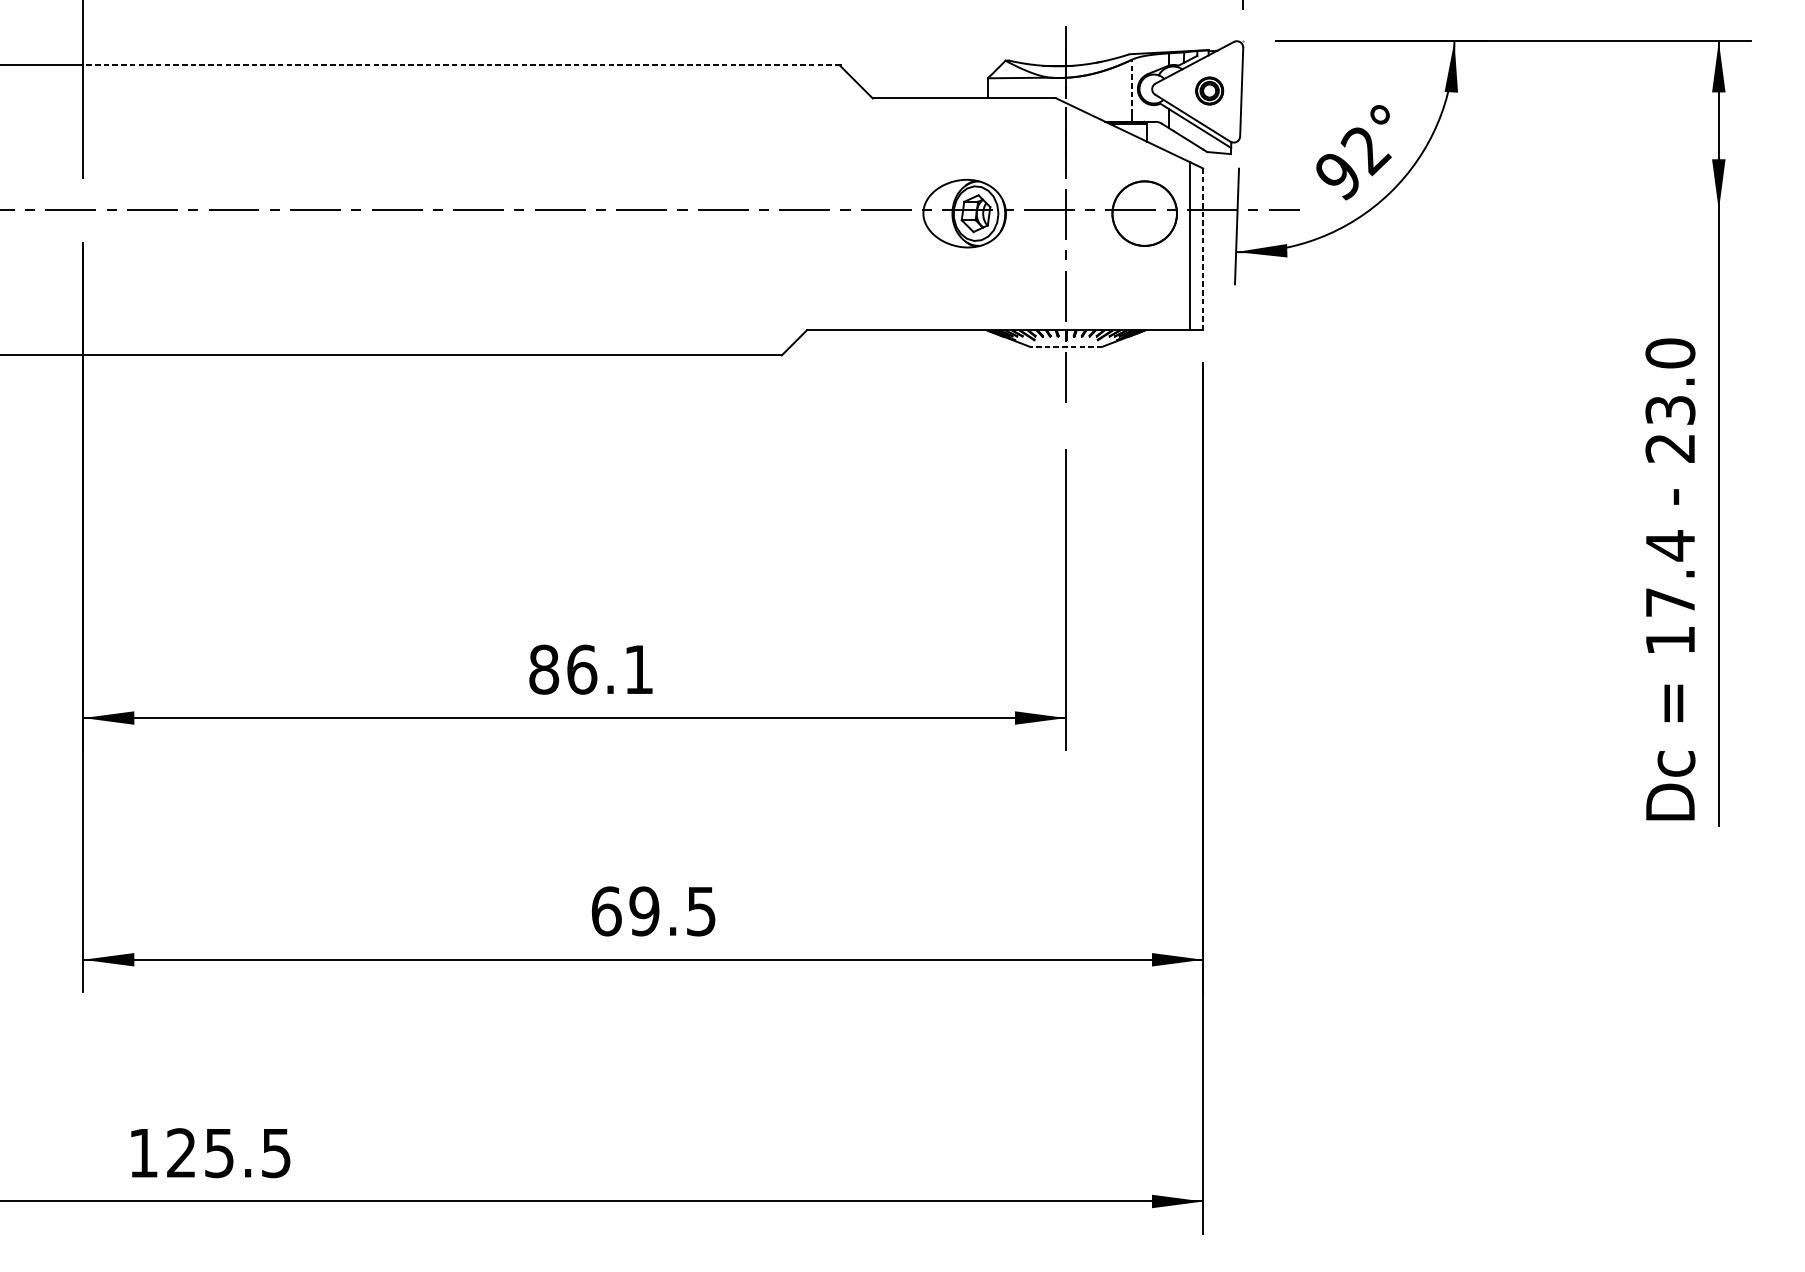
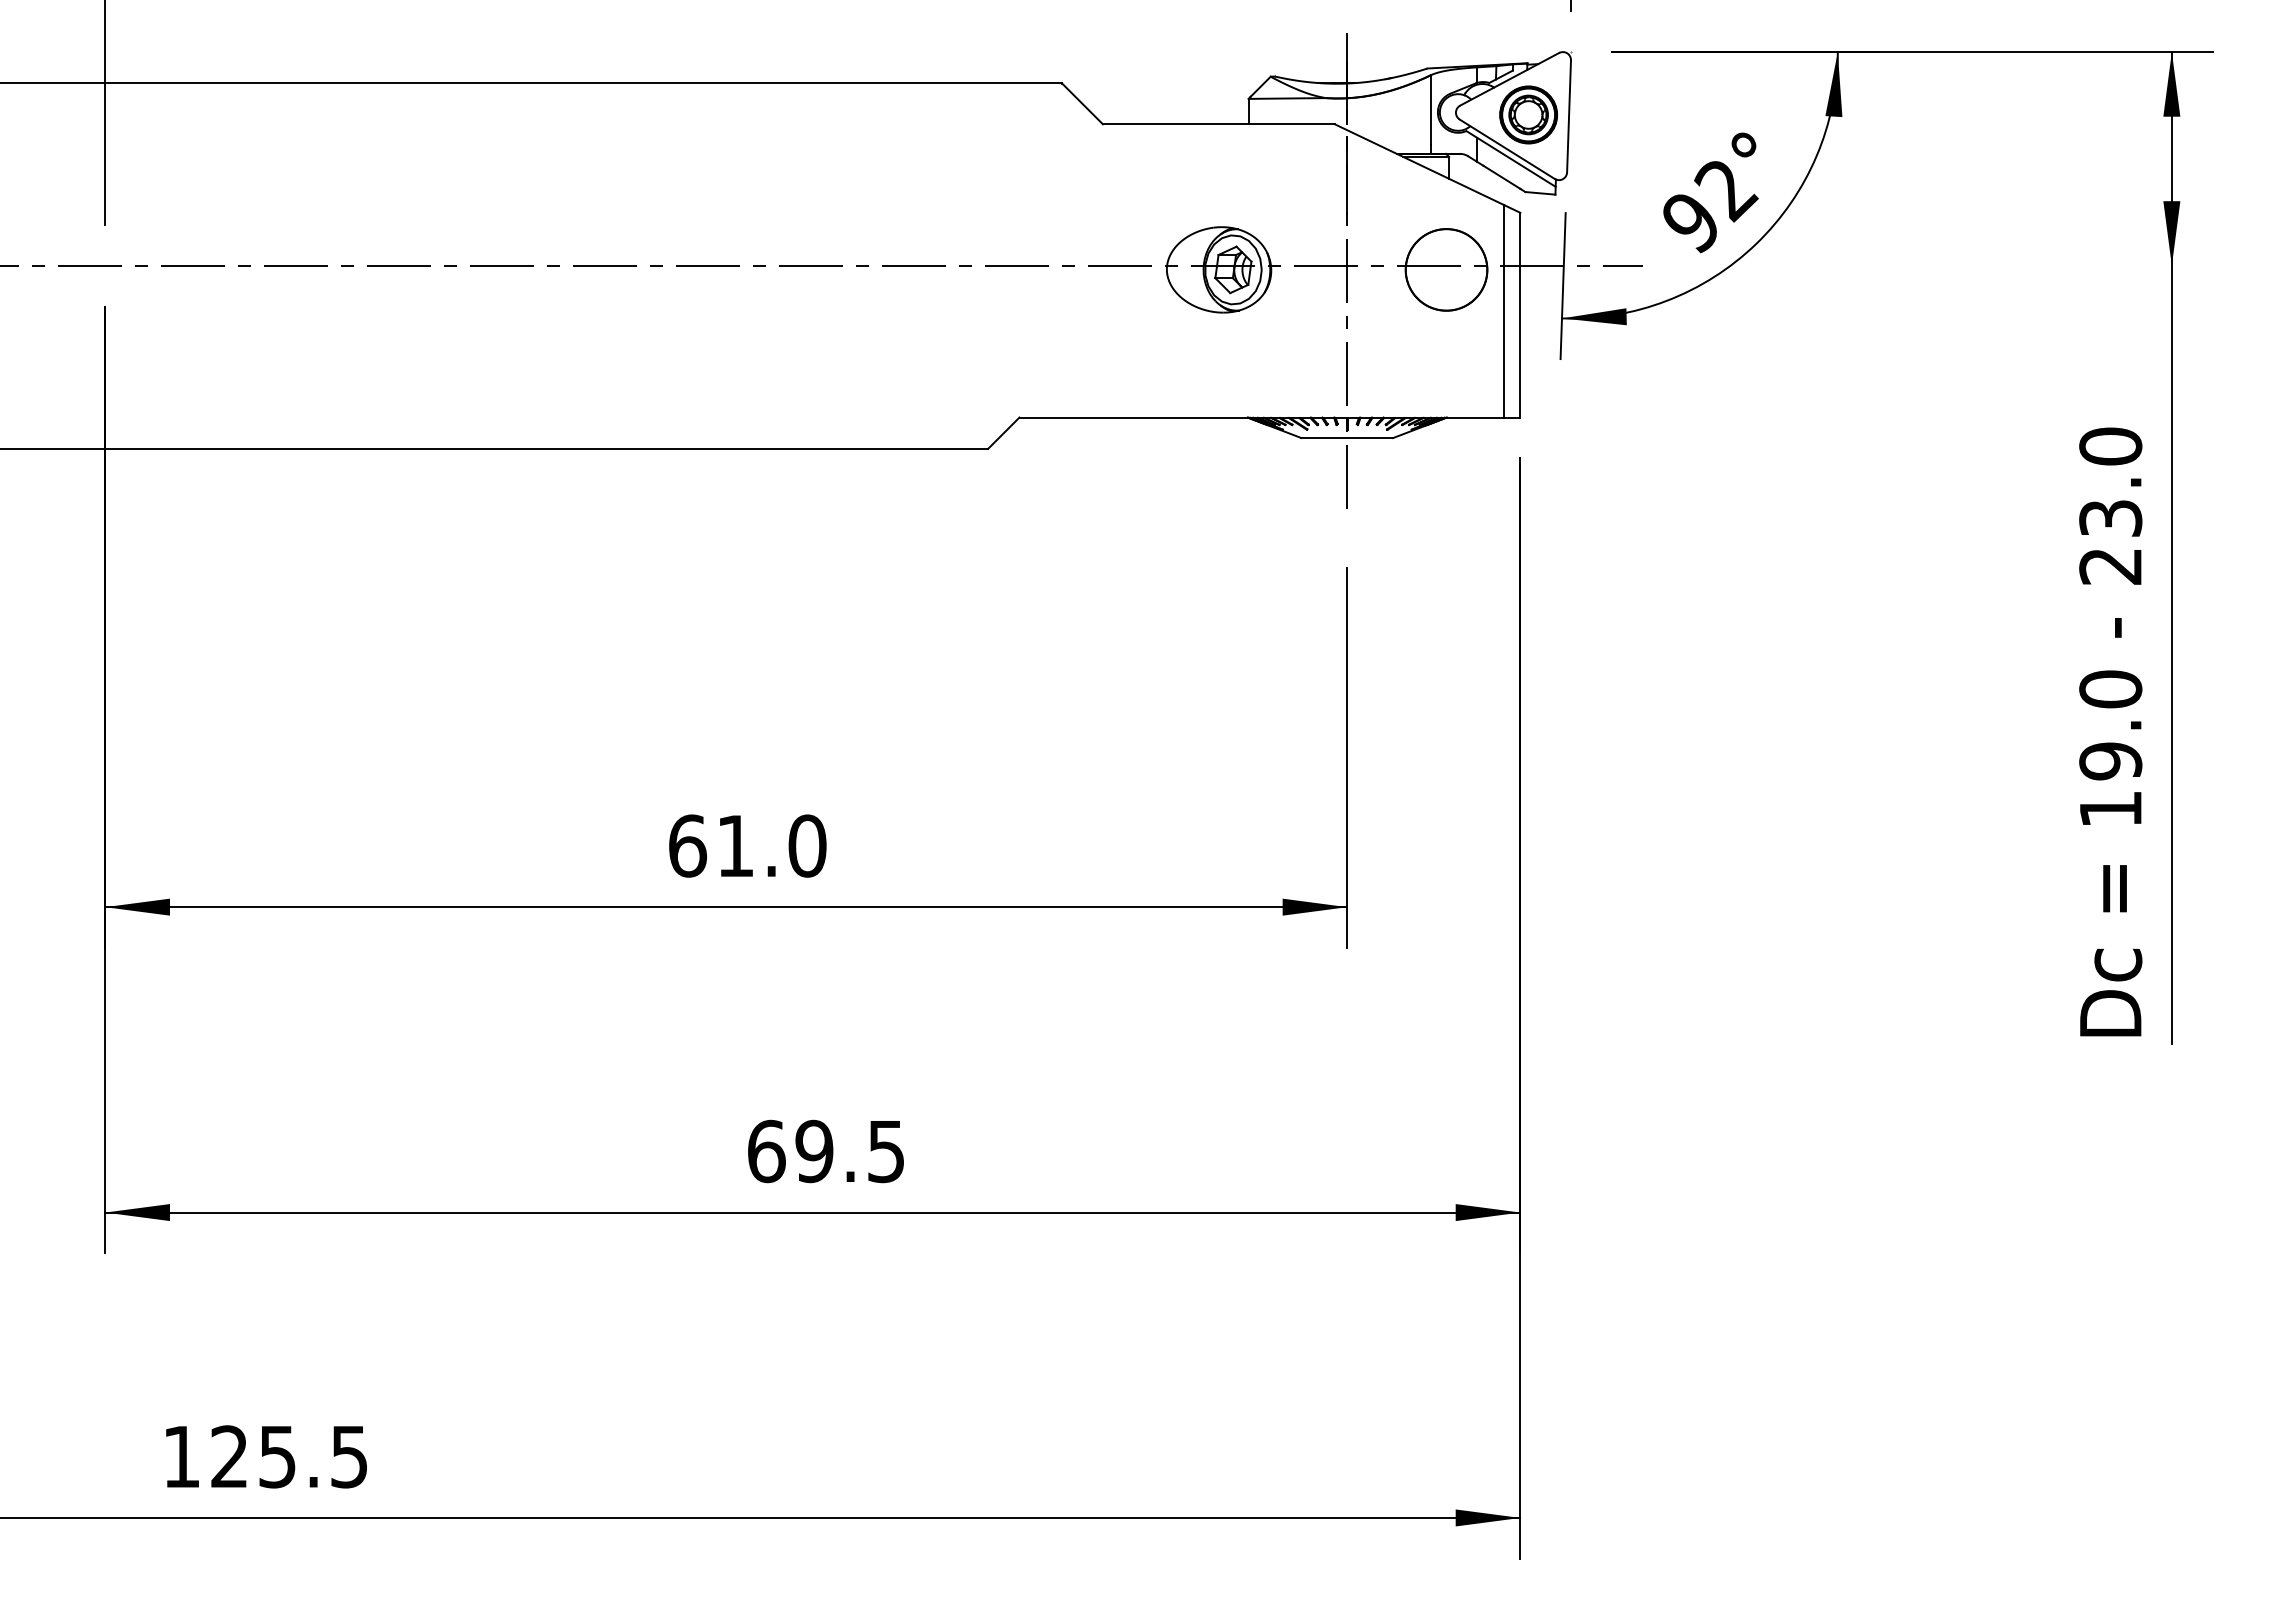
line: (461, 65) -> (583, 82), dashed -> solid
line: (1132, 87) -> (1430, 110), dashed -> solid
part: (1209, 90) -> (1528, 114), size x1.67
line: (1203, 248) -> (1520, 314), dashed -> solid
line: (1066, 347) -> (1347, 438), dashed -> solid
text: (1670, 573) -> (2110, 724), 17.4 -> 19.0
text: (591, 669) -> (747, 845), 86.1 -> 61.0

